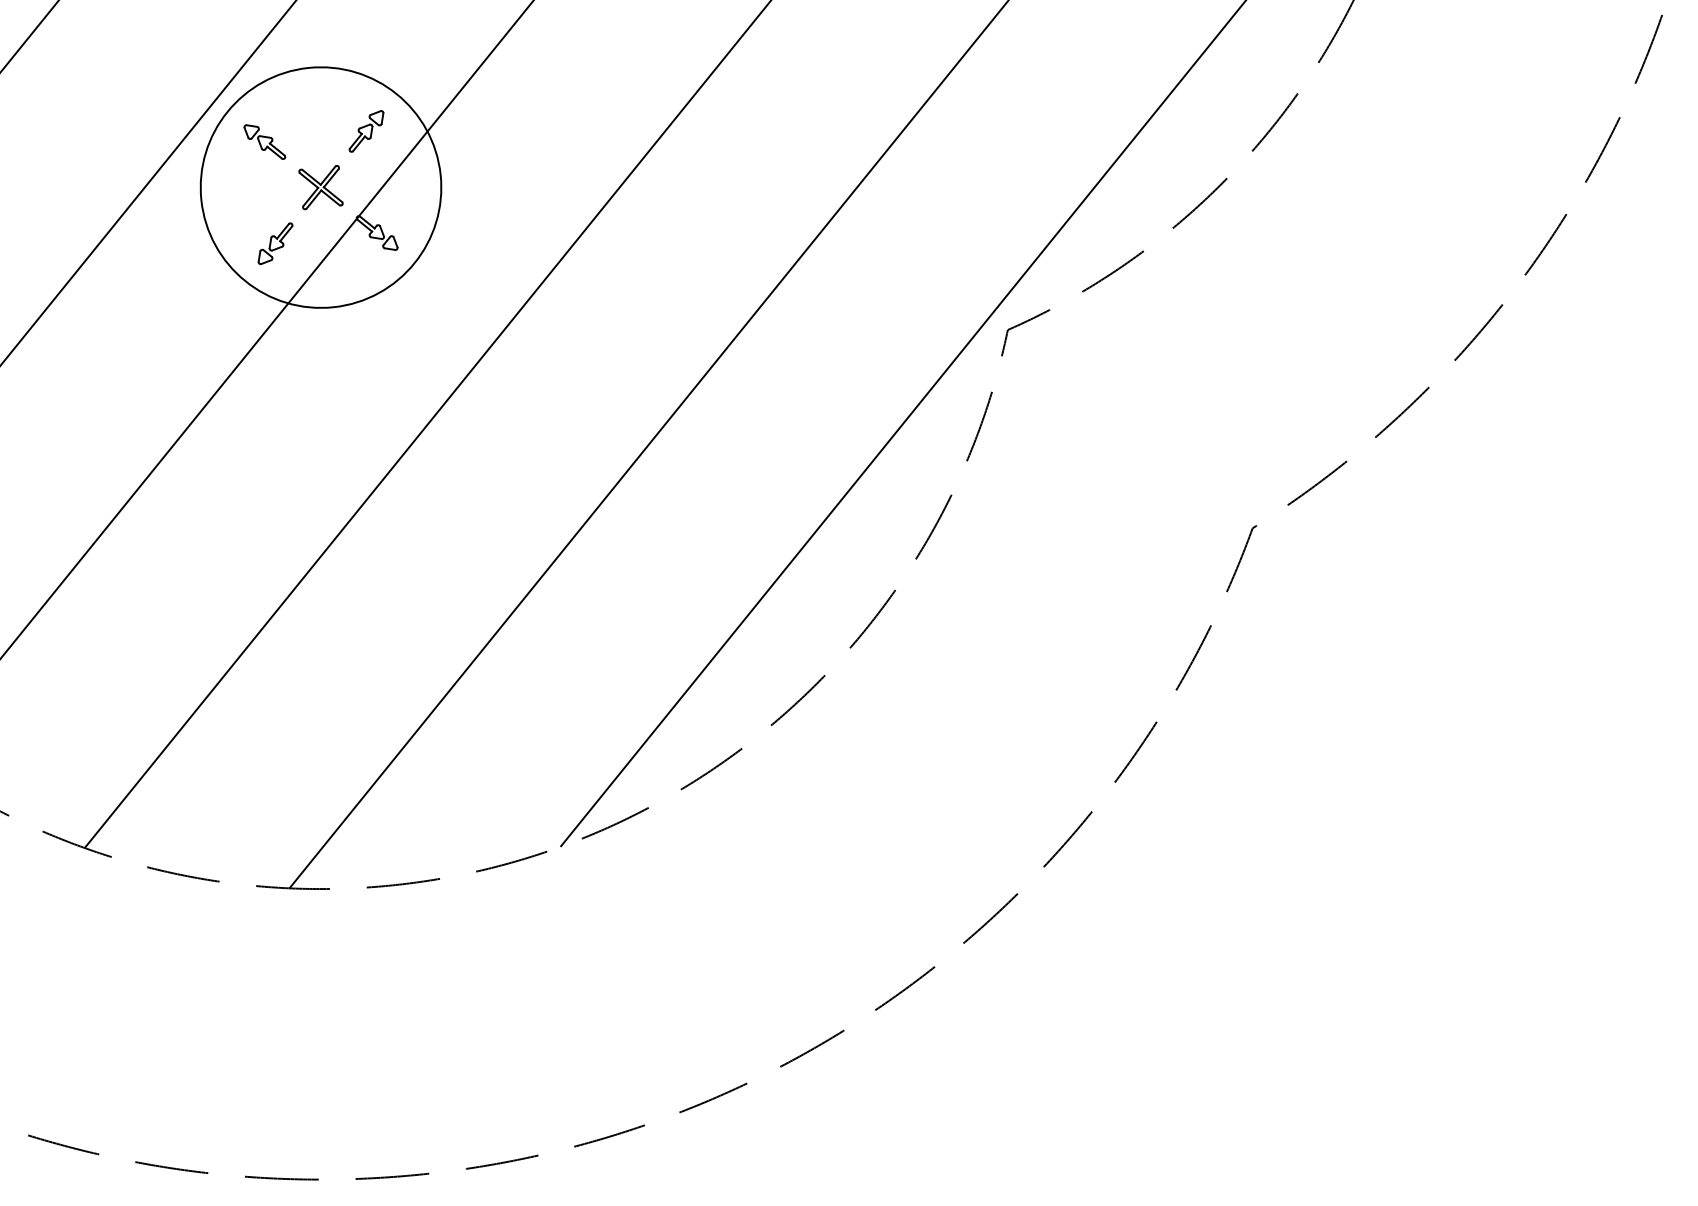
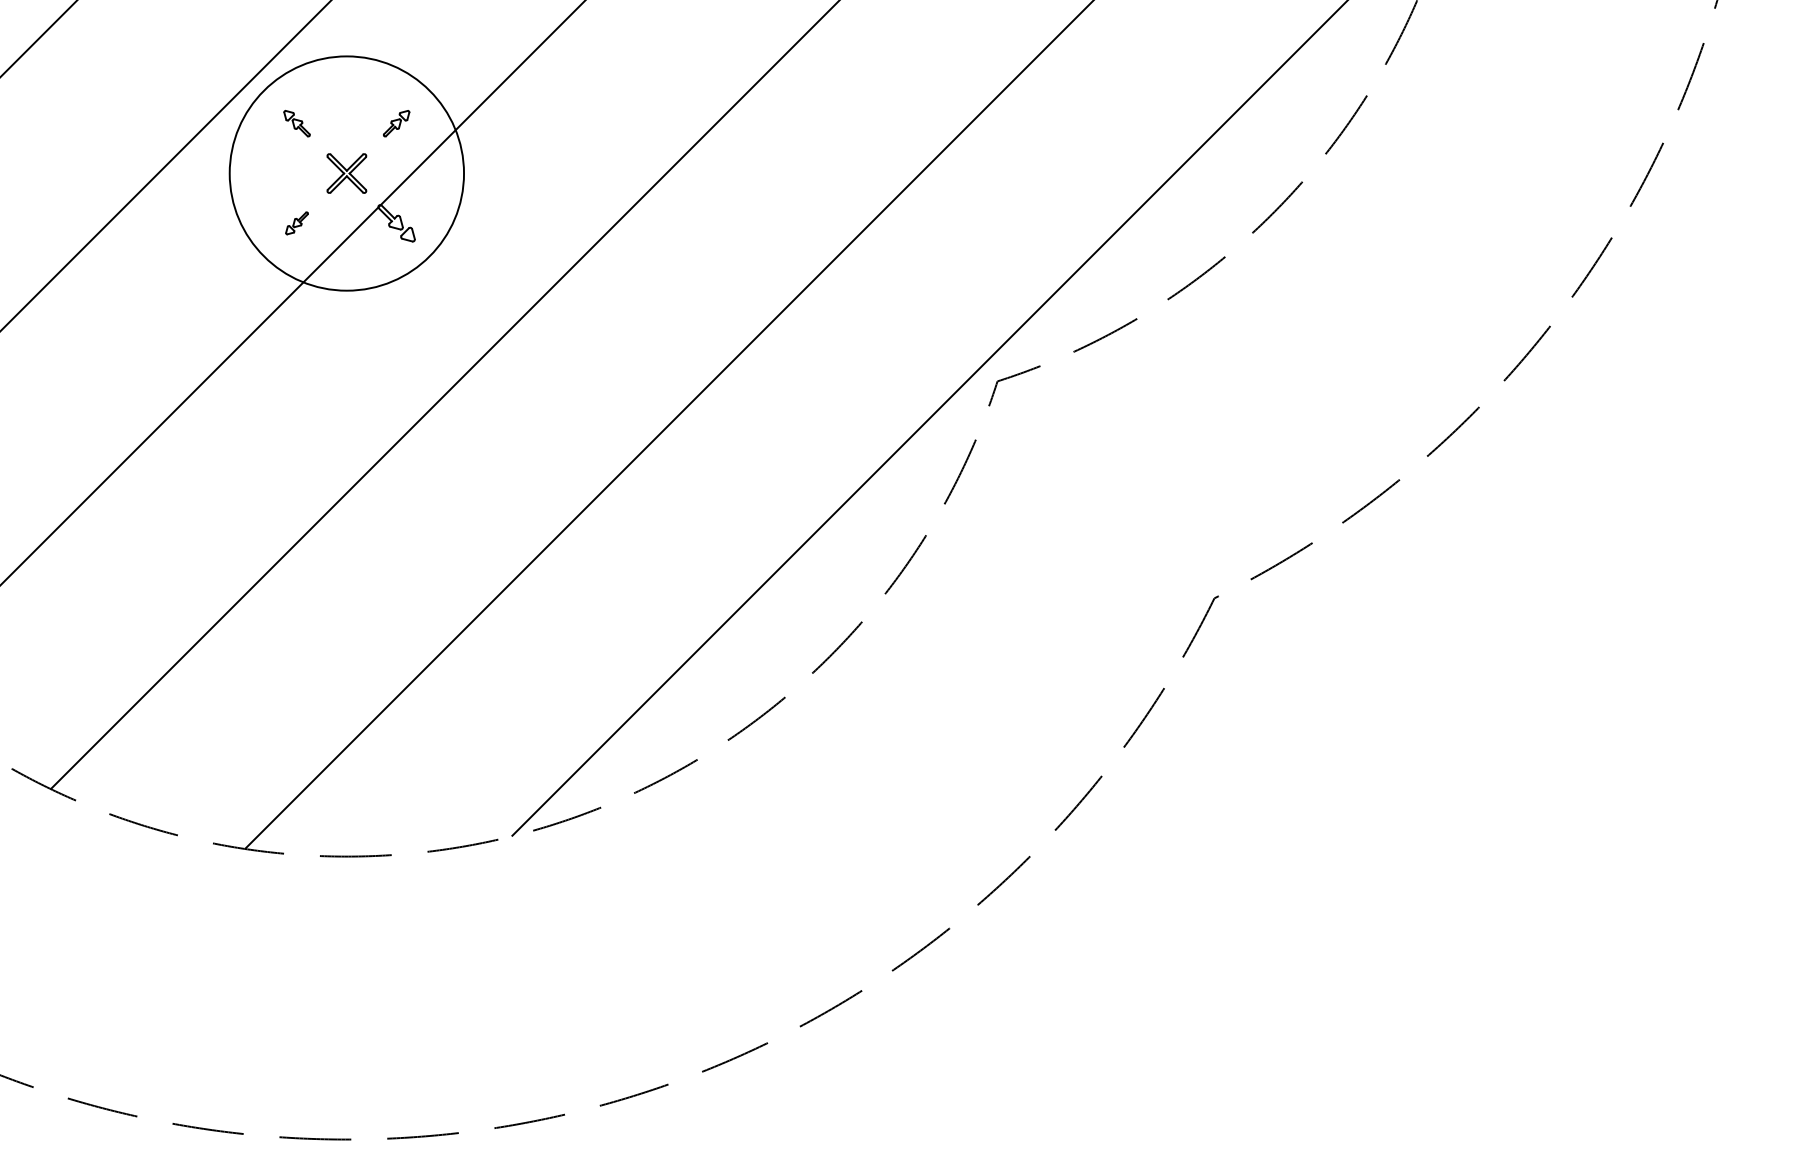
part: (366, 131) -> (396, 123), size x0.7
part: (264, 141) -> (296, 123), size x0.7
part: (274, 244) -> (296, 223), size x0.6

